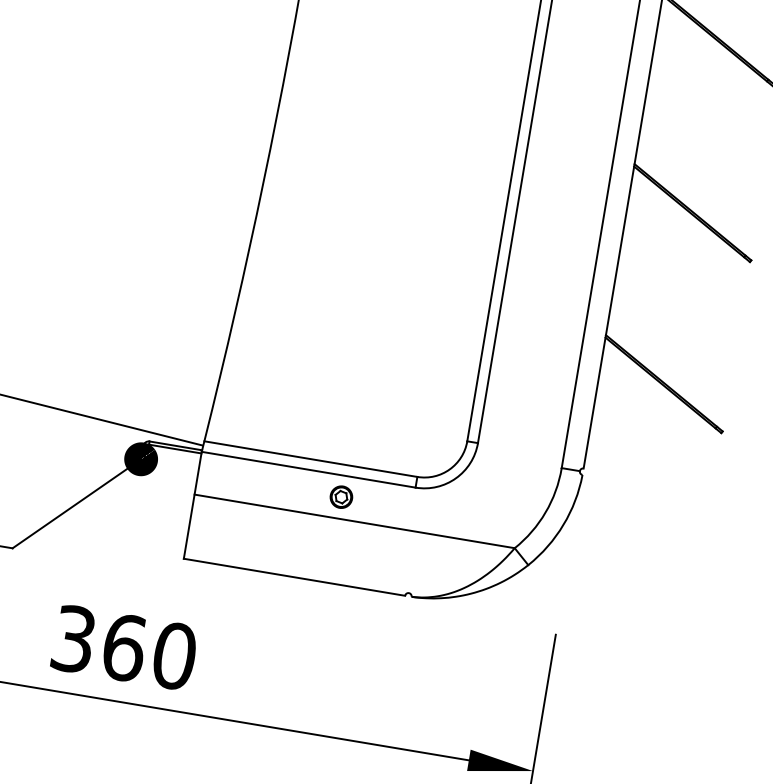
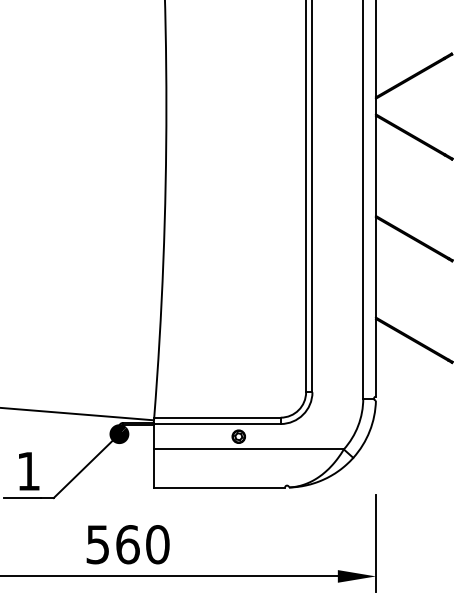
text: (74, 639) -> (98, 544), 360 -> 560

